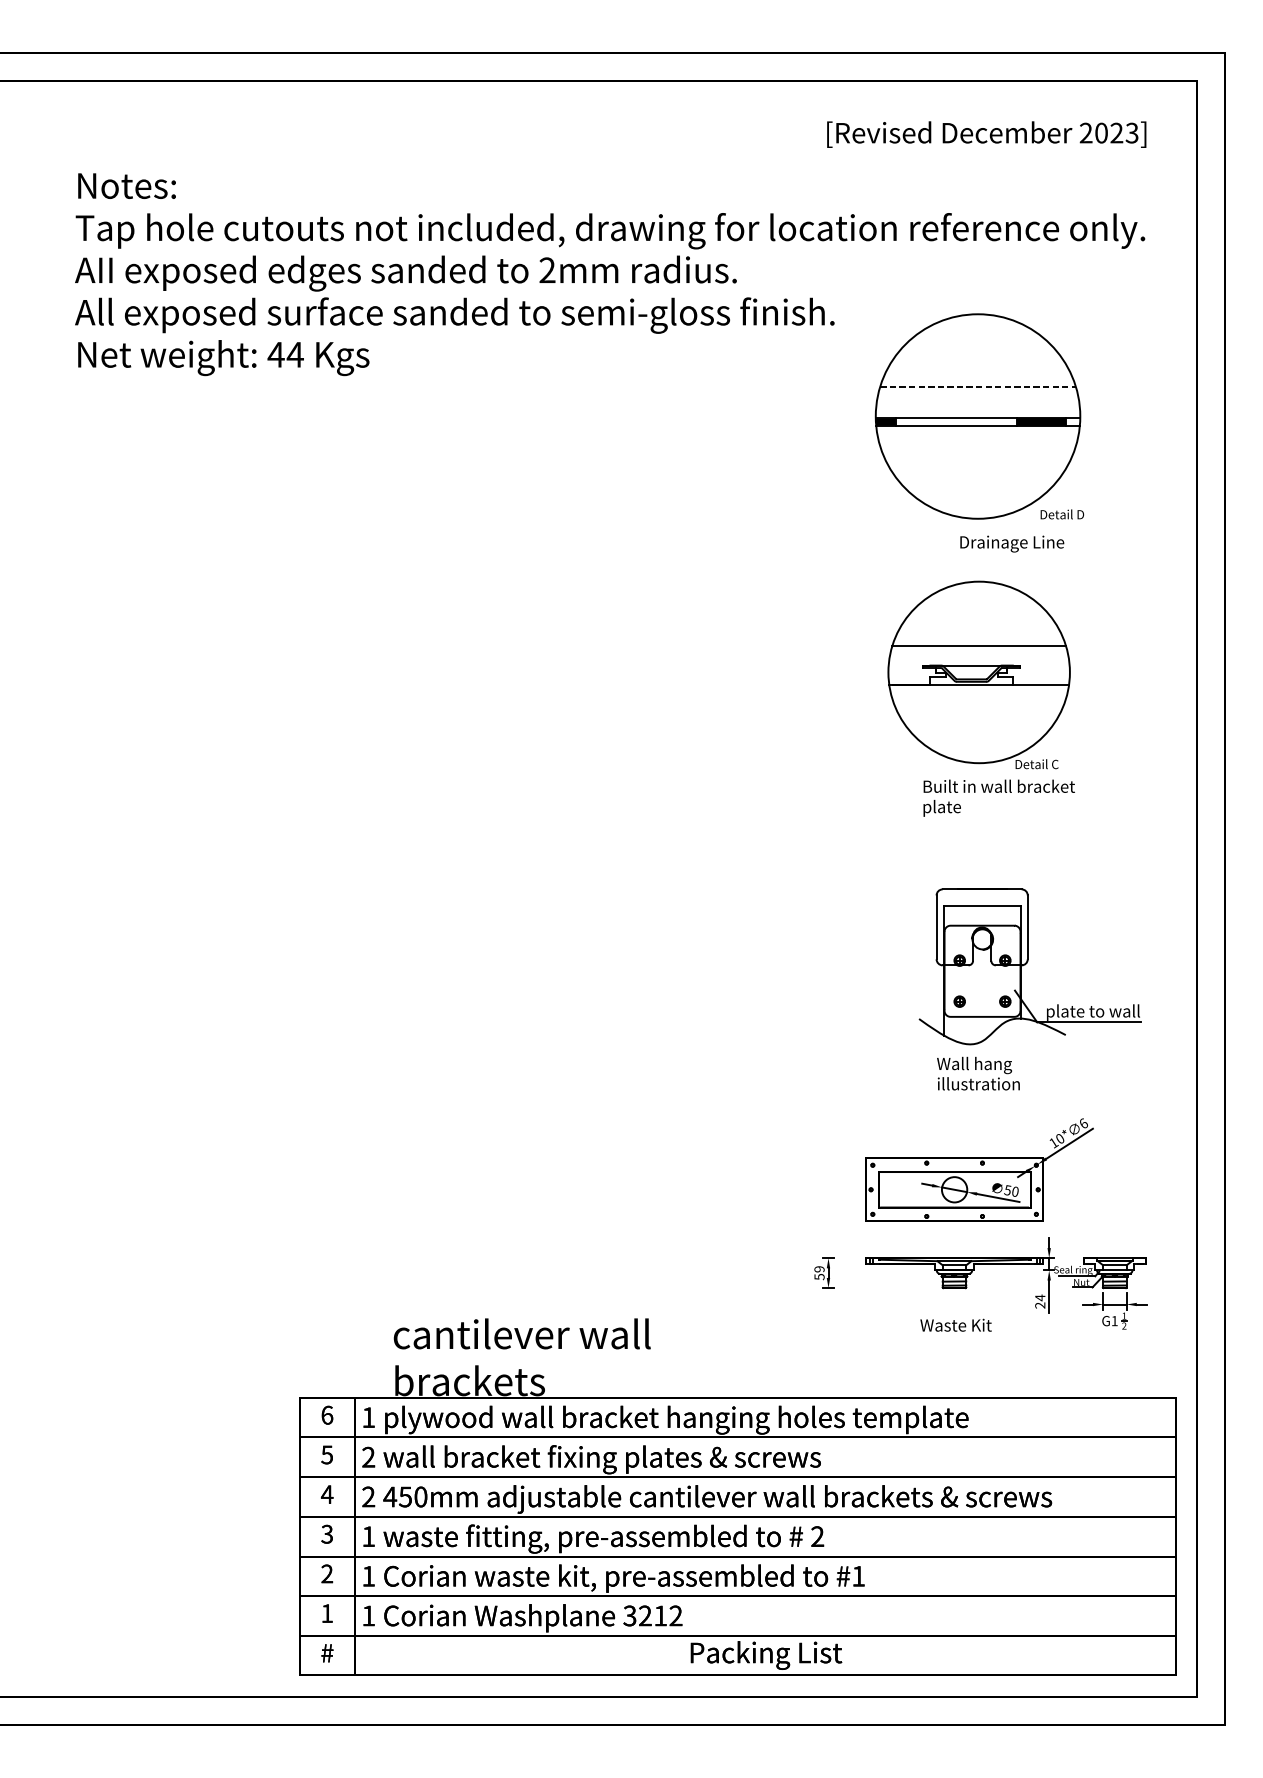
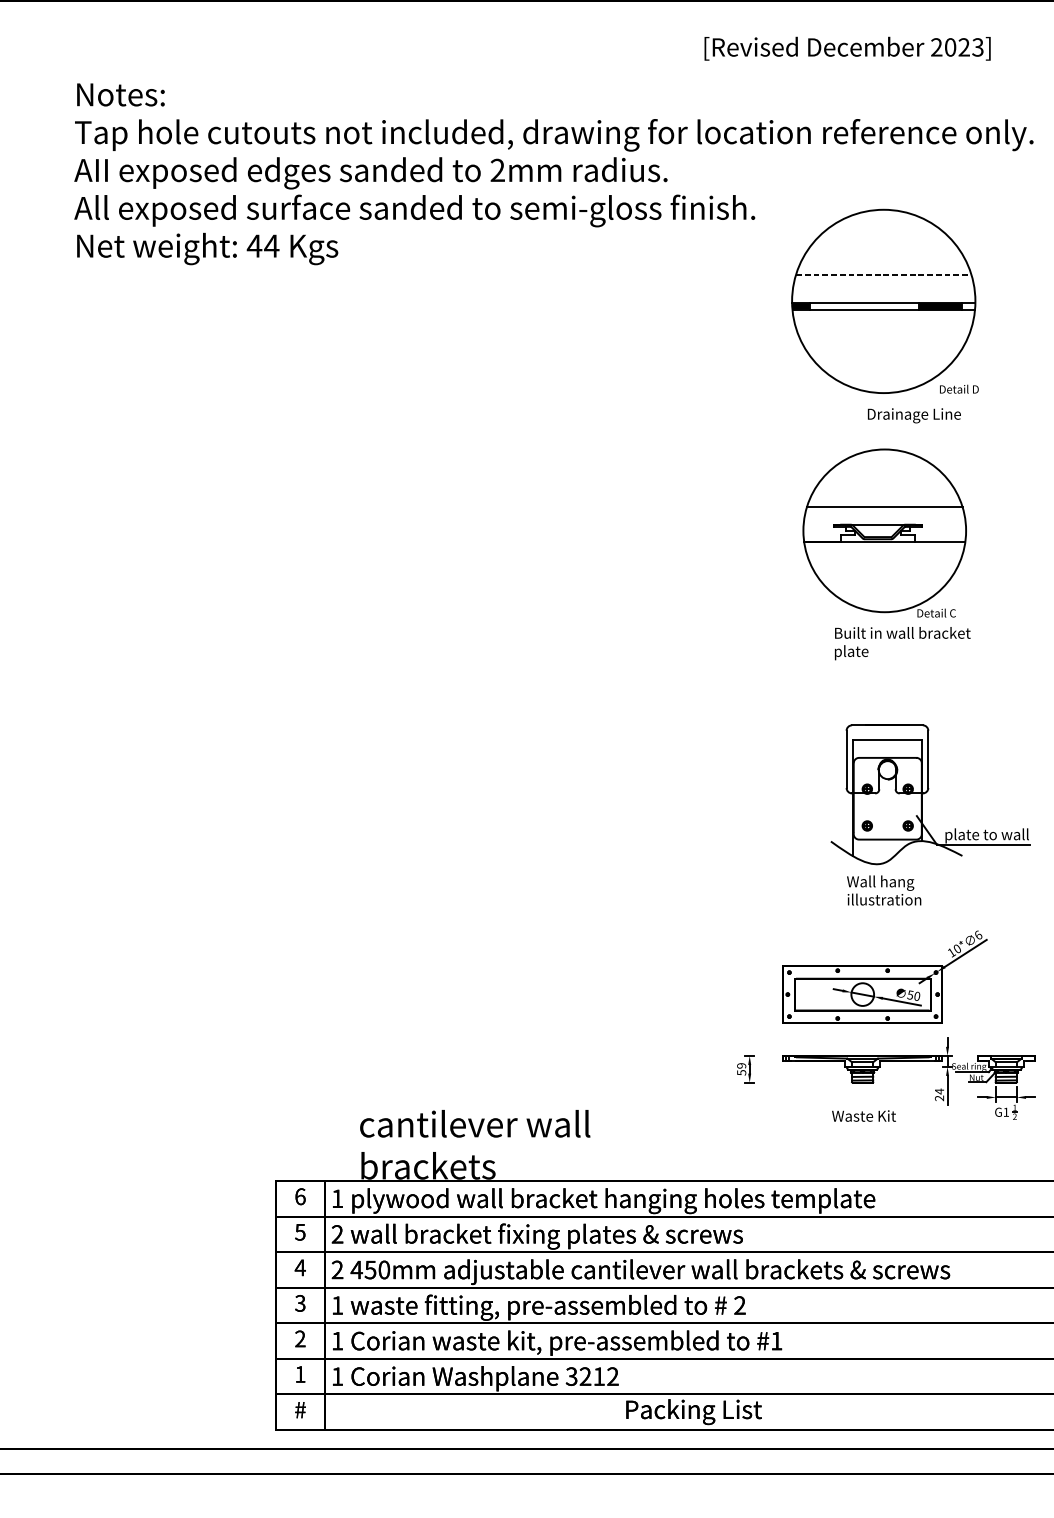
text: (986, 134) -> (847, 48), moved

